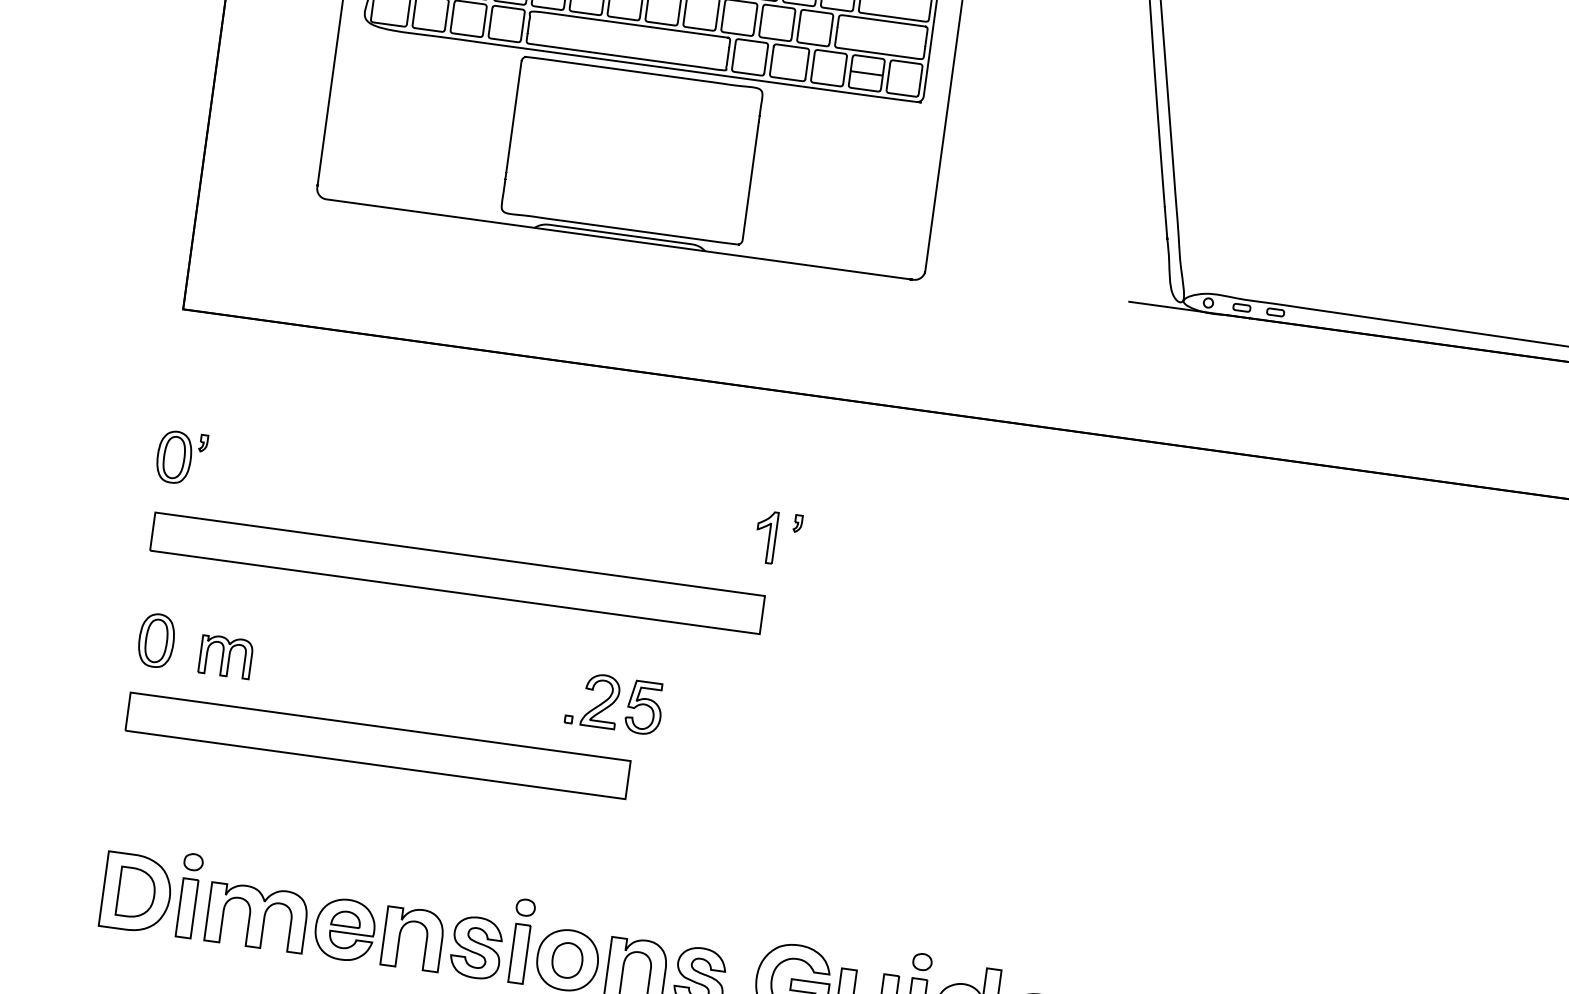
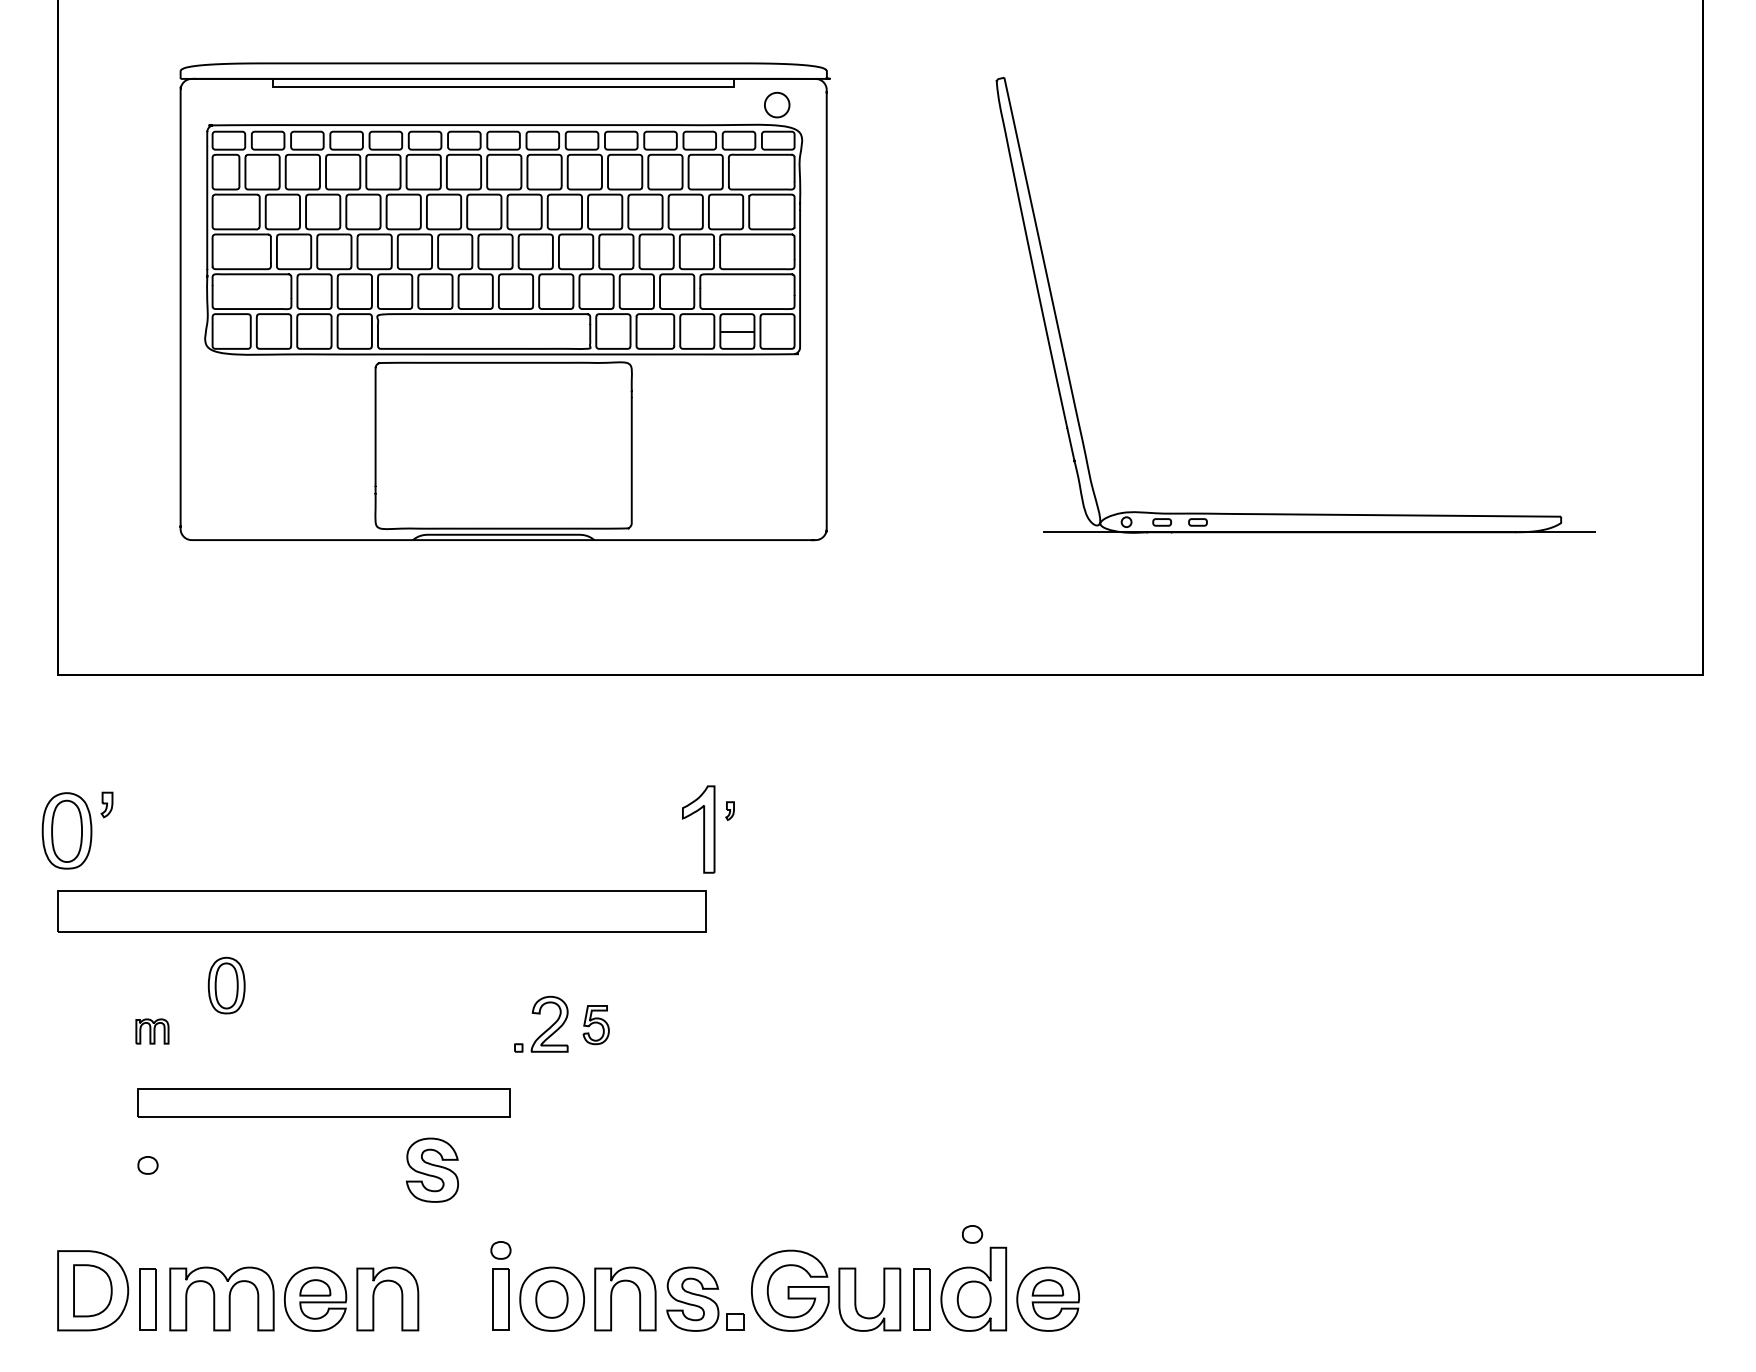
part: (181, 457) -> (77, 830), size x1.4
part: (765, 537) -> (698, 829), size x1.6
part: (156, 640) -> (226, 985), moved
part: (226, 656) -> (152, 1031), size x0.6
part: (644, 707) -> (596, 1024), size x0.7
part: (377, 745) -> (323, 1102), size x0.7
part: (193, 862) -> (147, 1165), moved
part: (476, 947) -> (432, 1169), moved
part: (922, 962) -> (972, 1234), moved

